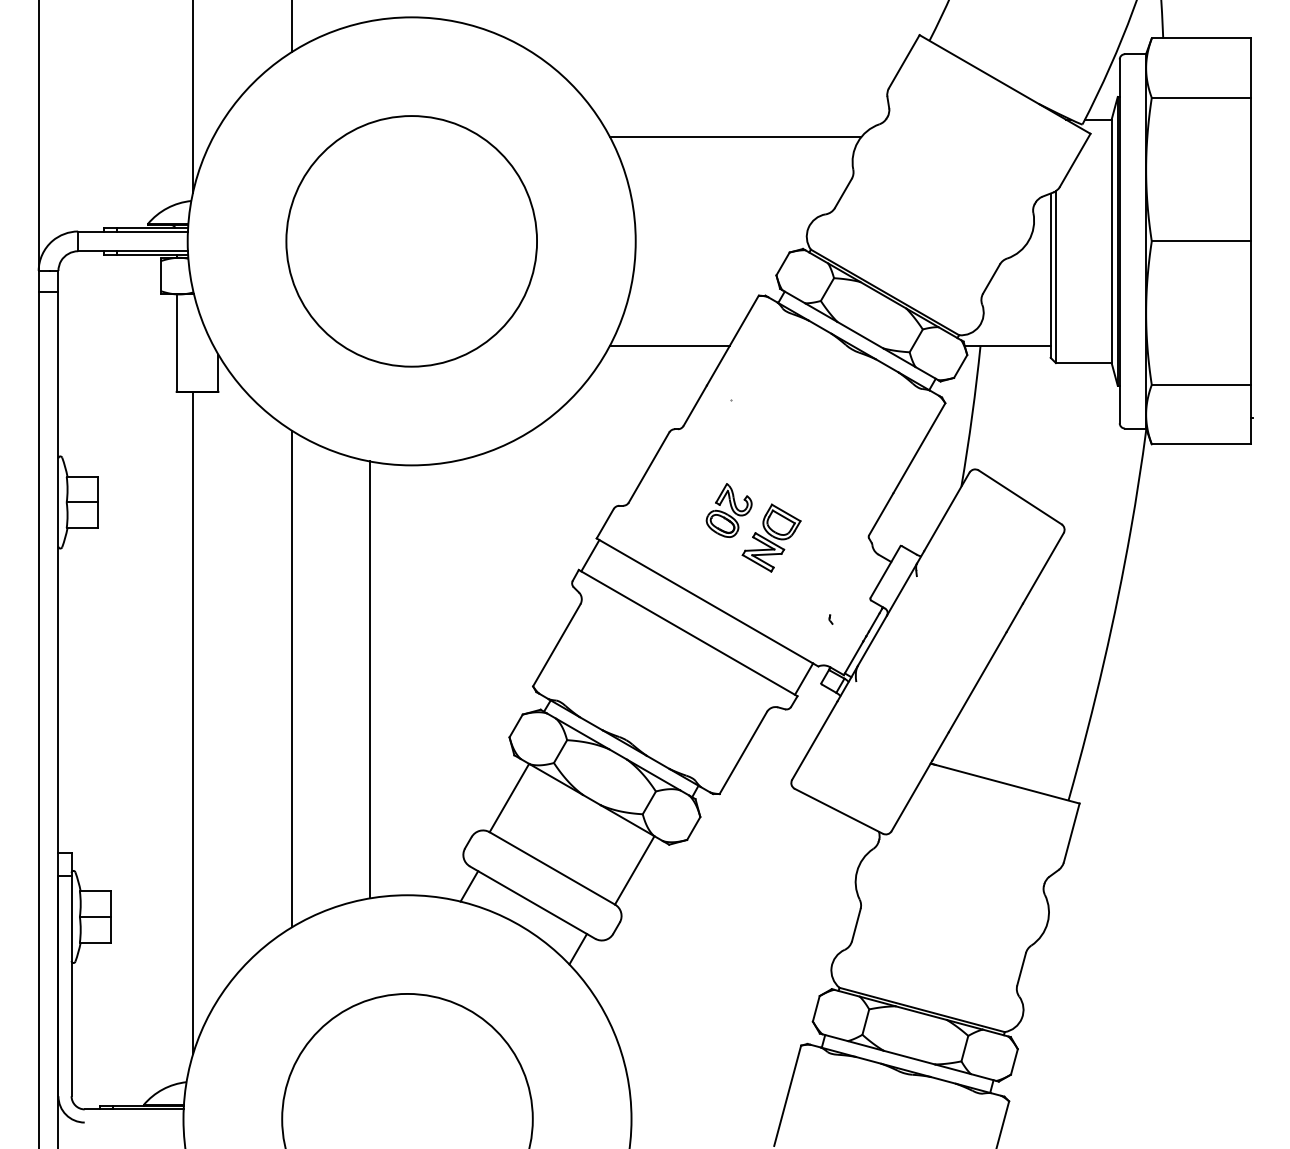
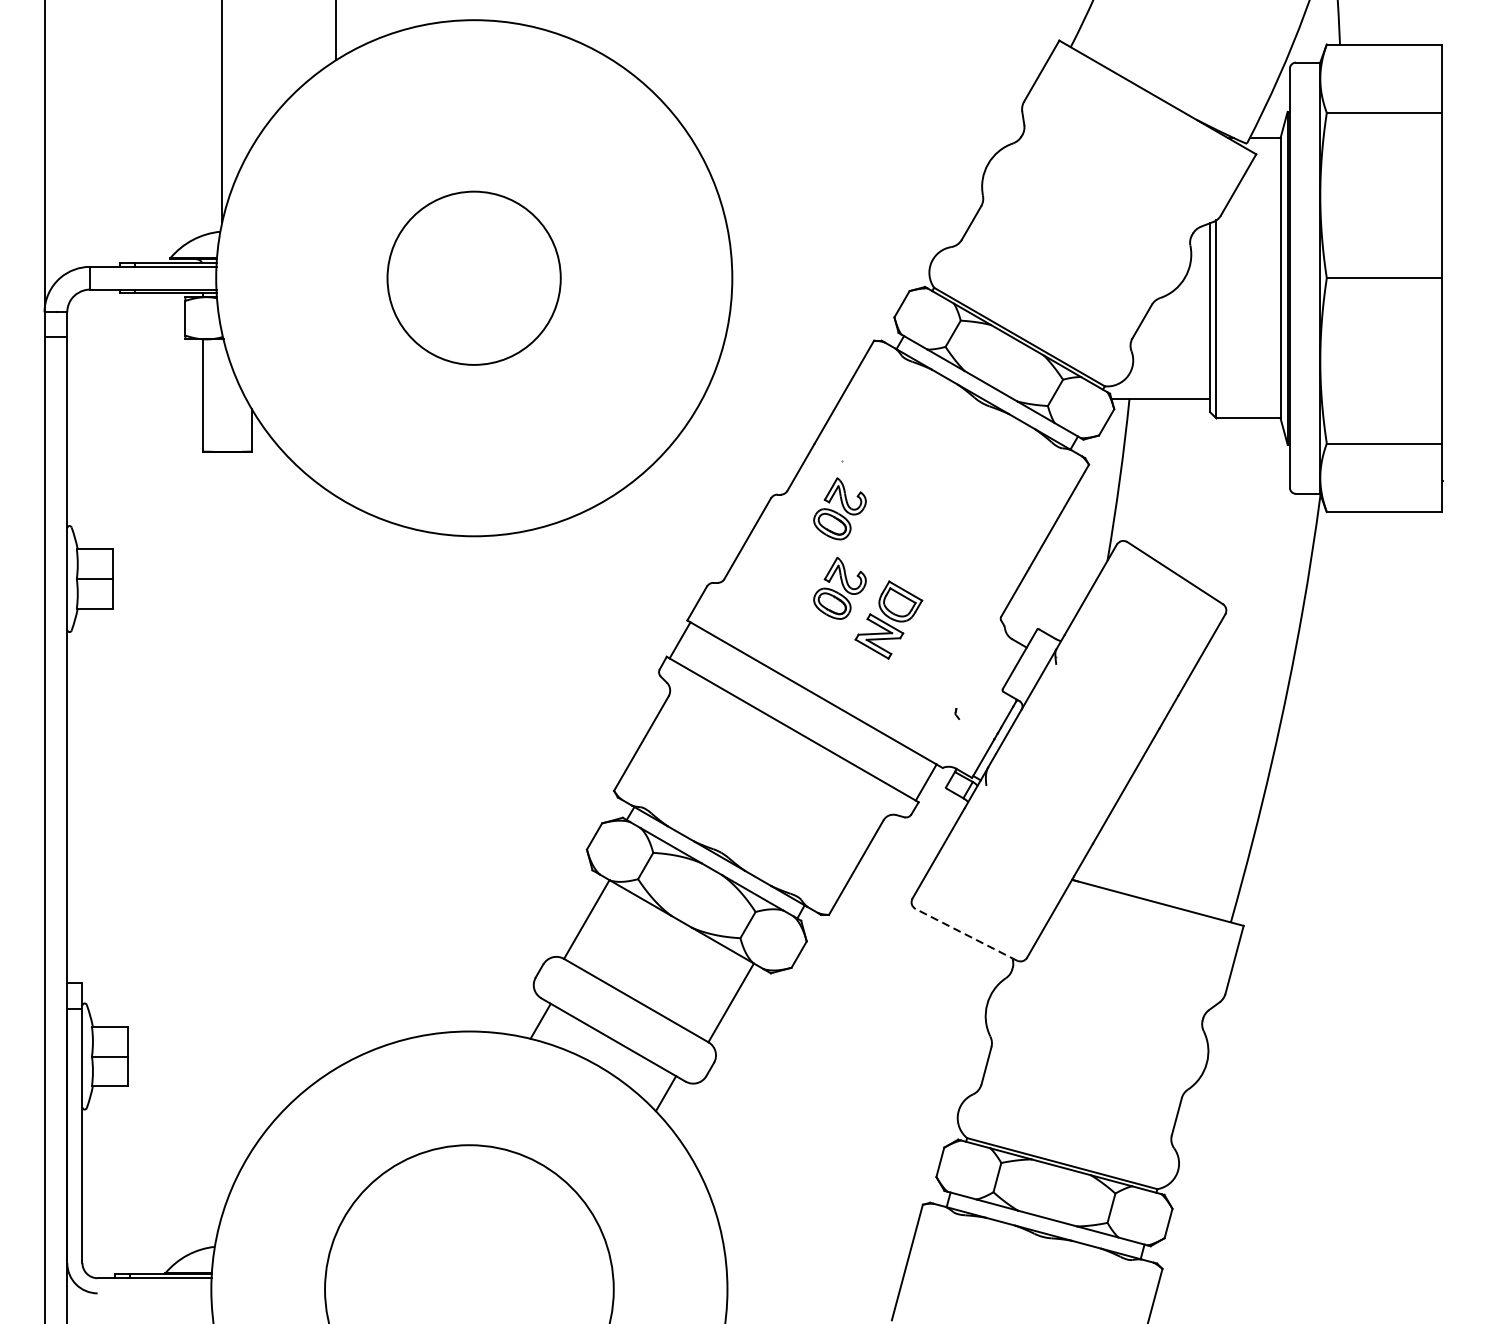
line: (735, 136) -> (847, 157), removed
circle: (411, 241) -> (474, 278), size x0.6
line: (669, 345) -> (771, 398), removed
part: (728, 441) -> (839, 508), added
line: (291, 678) -> (335, 781), removed
line: (369, 679) -> (425, 782), removed
line: (193, 723) -> (222, 833), removed
line: (838, 811) -> (965, 935), solid -> dashed

